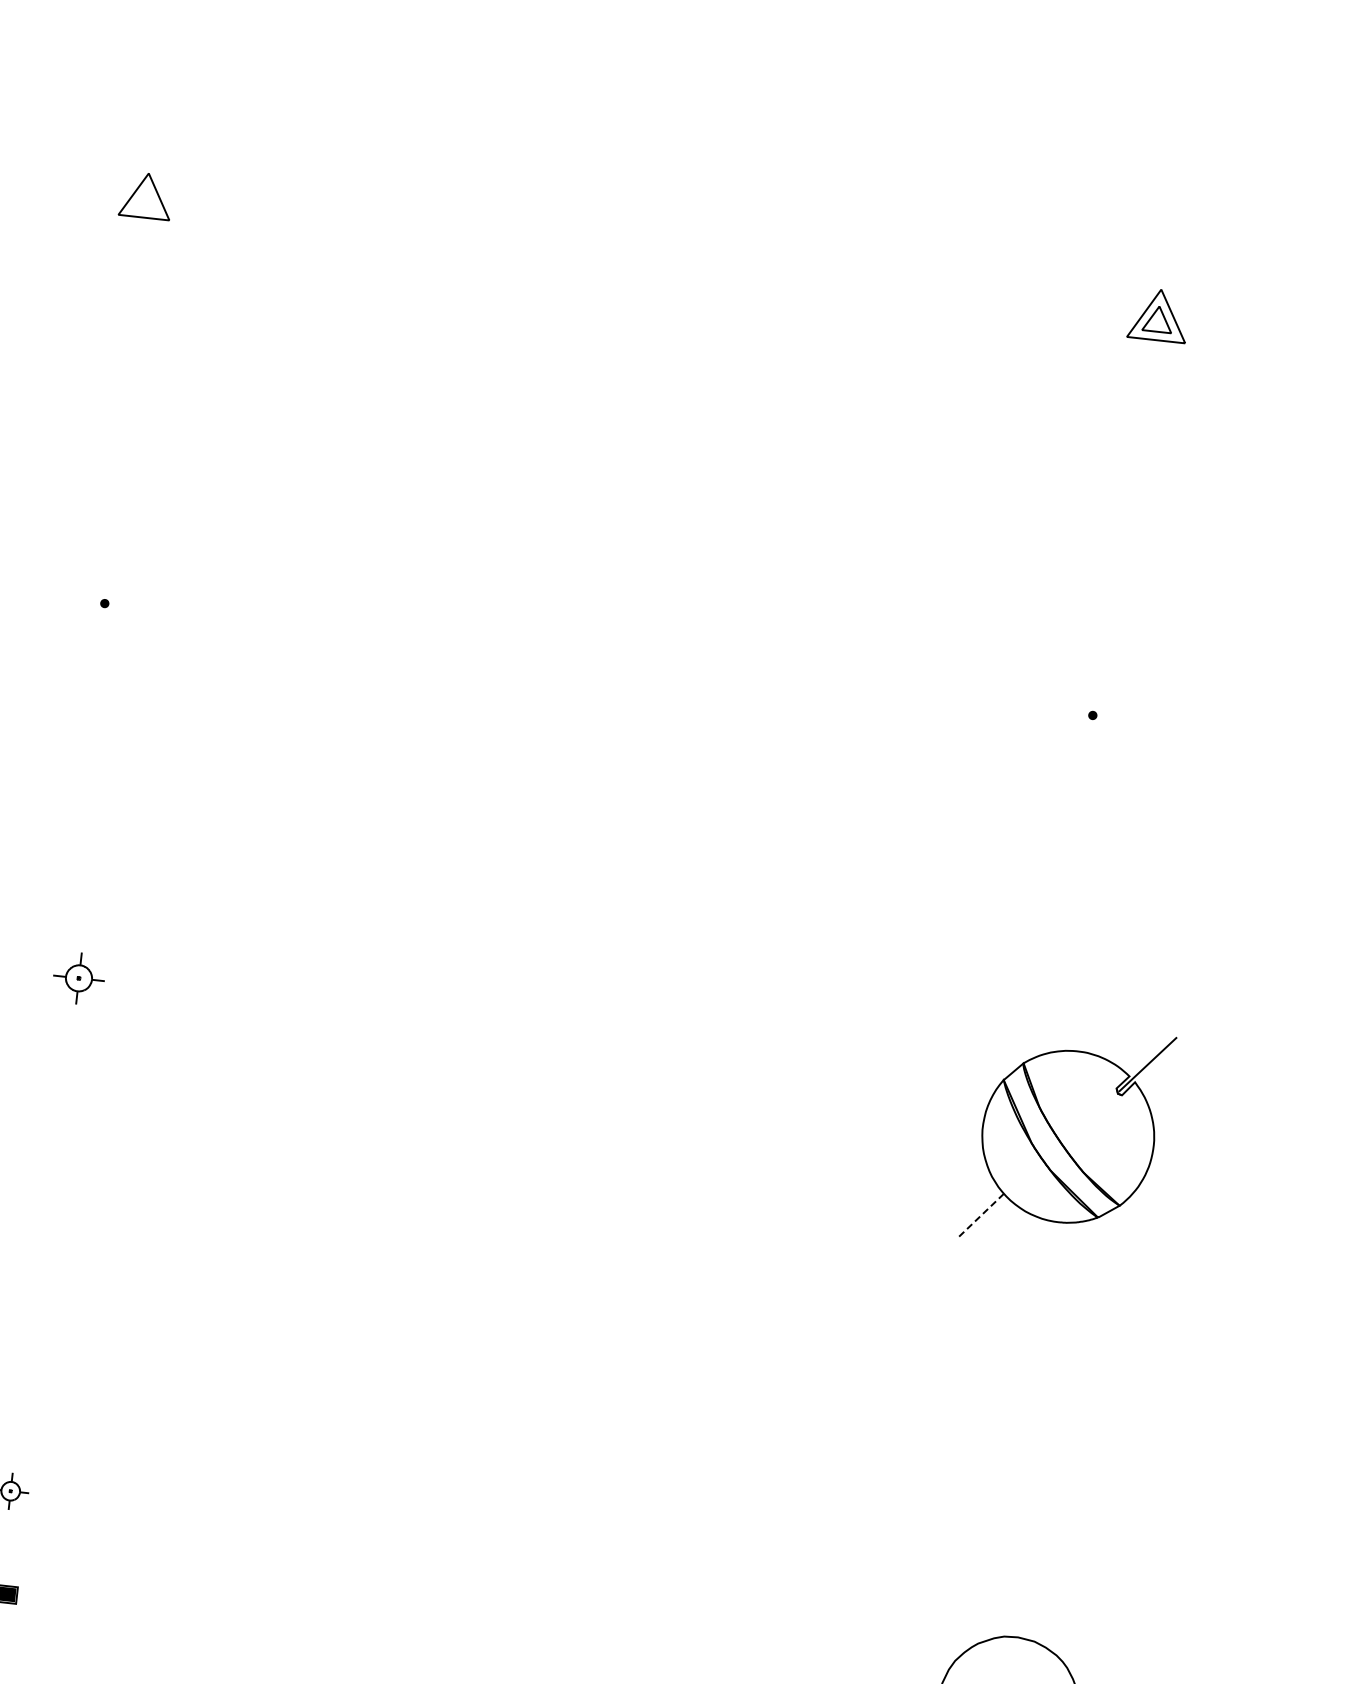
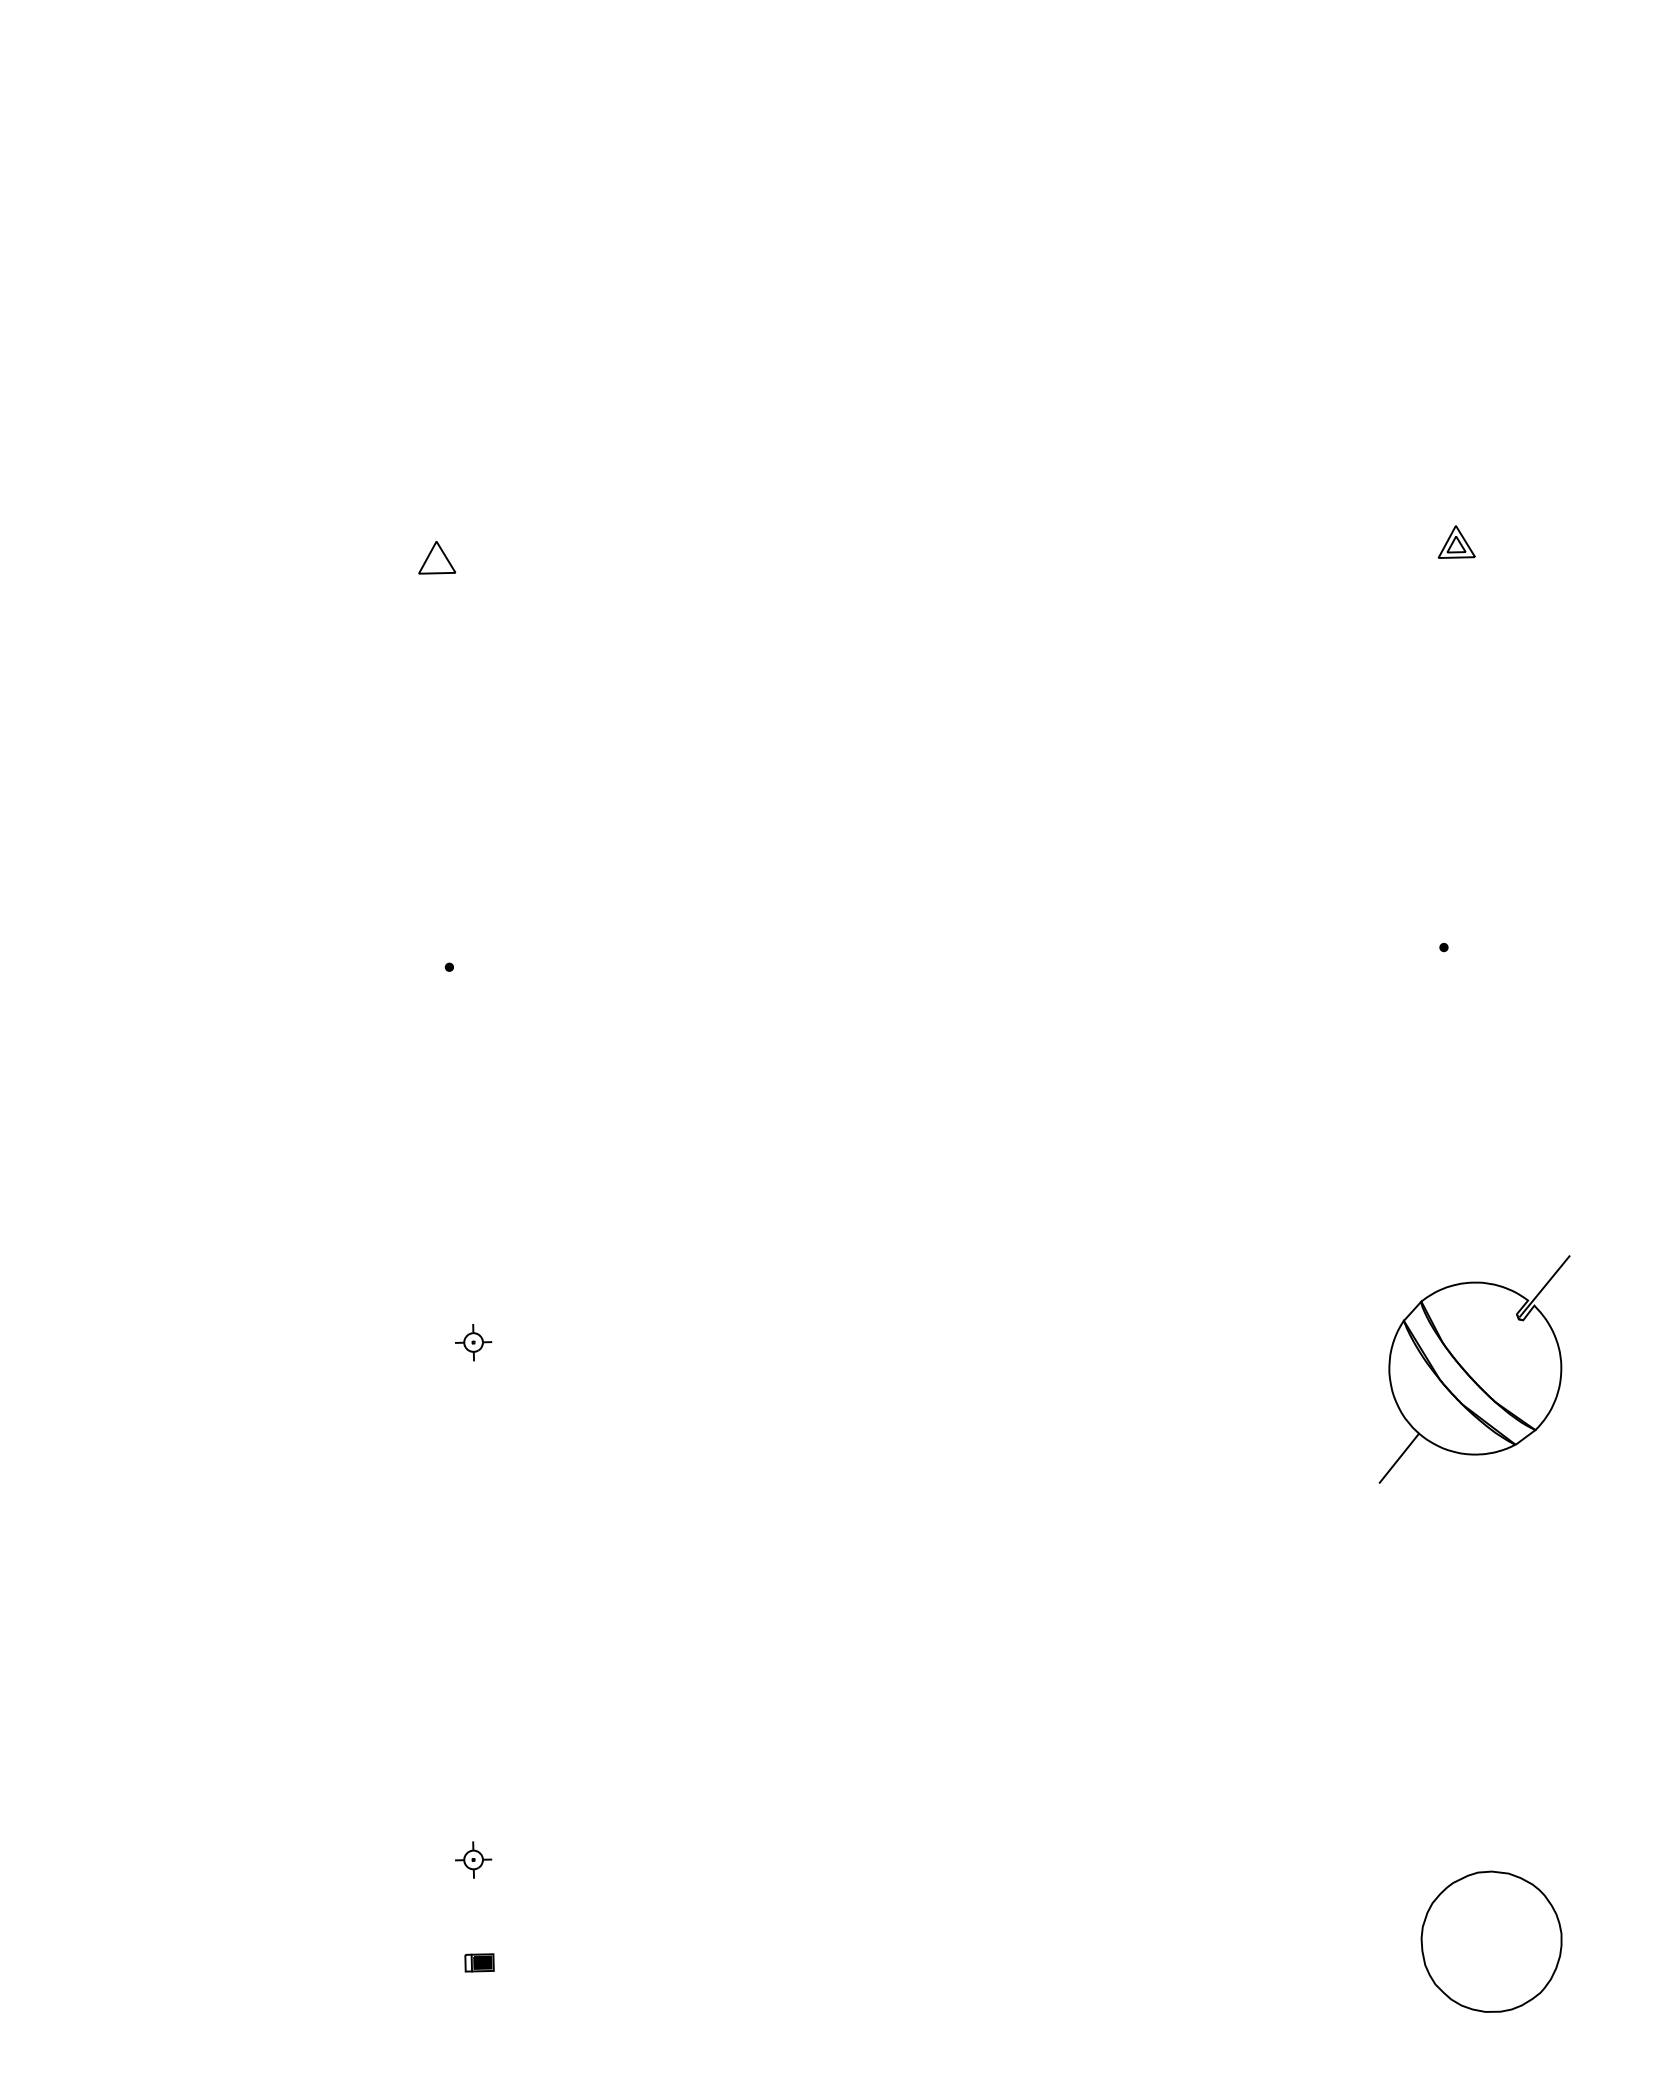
part: (147, 195) -> (437, 557), size x0.71
part: (1158, 314) -> (1456, 541), size x0.62
part: (79, 978) -> (473, 1342), size x0.71
line: (981, 1215) -> (1399, 1458), dashed -> solid

